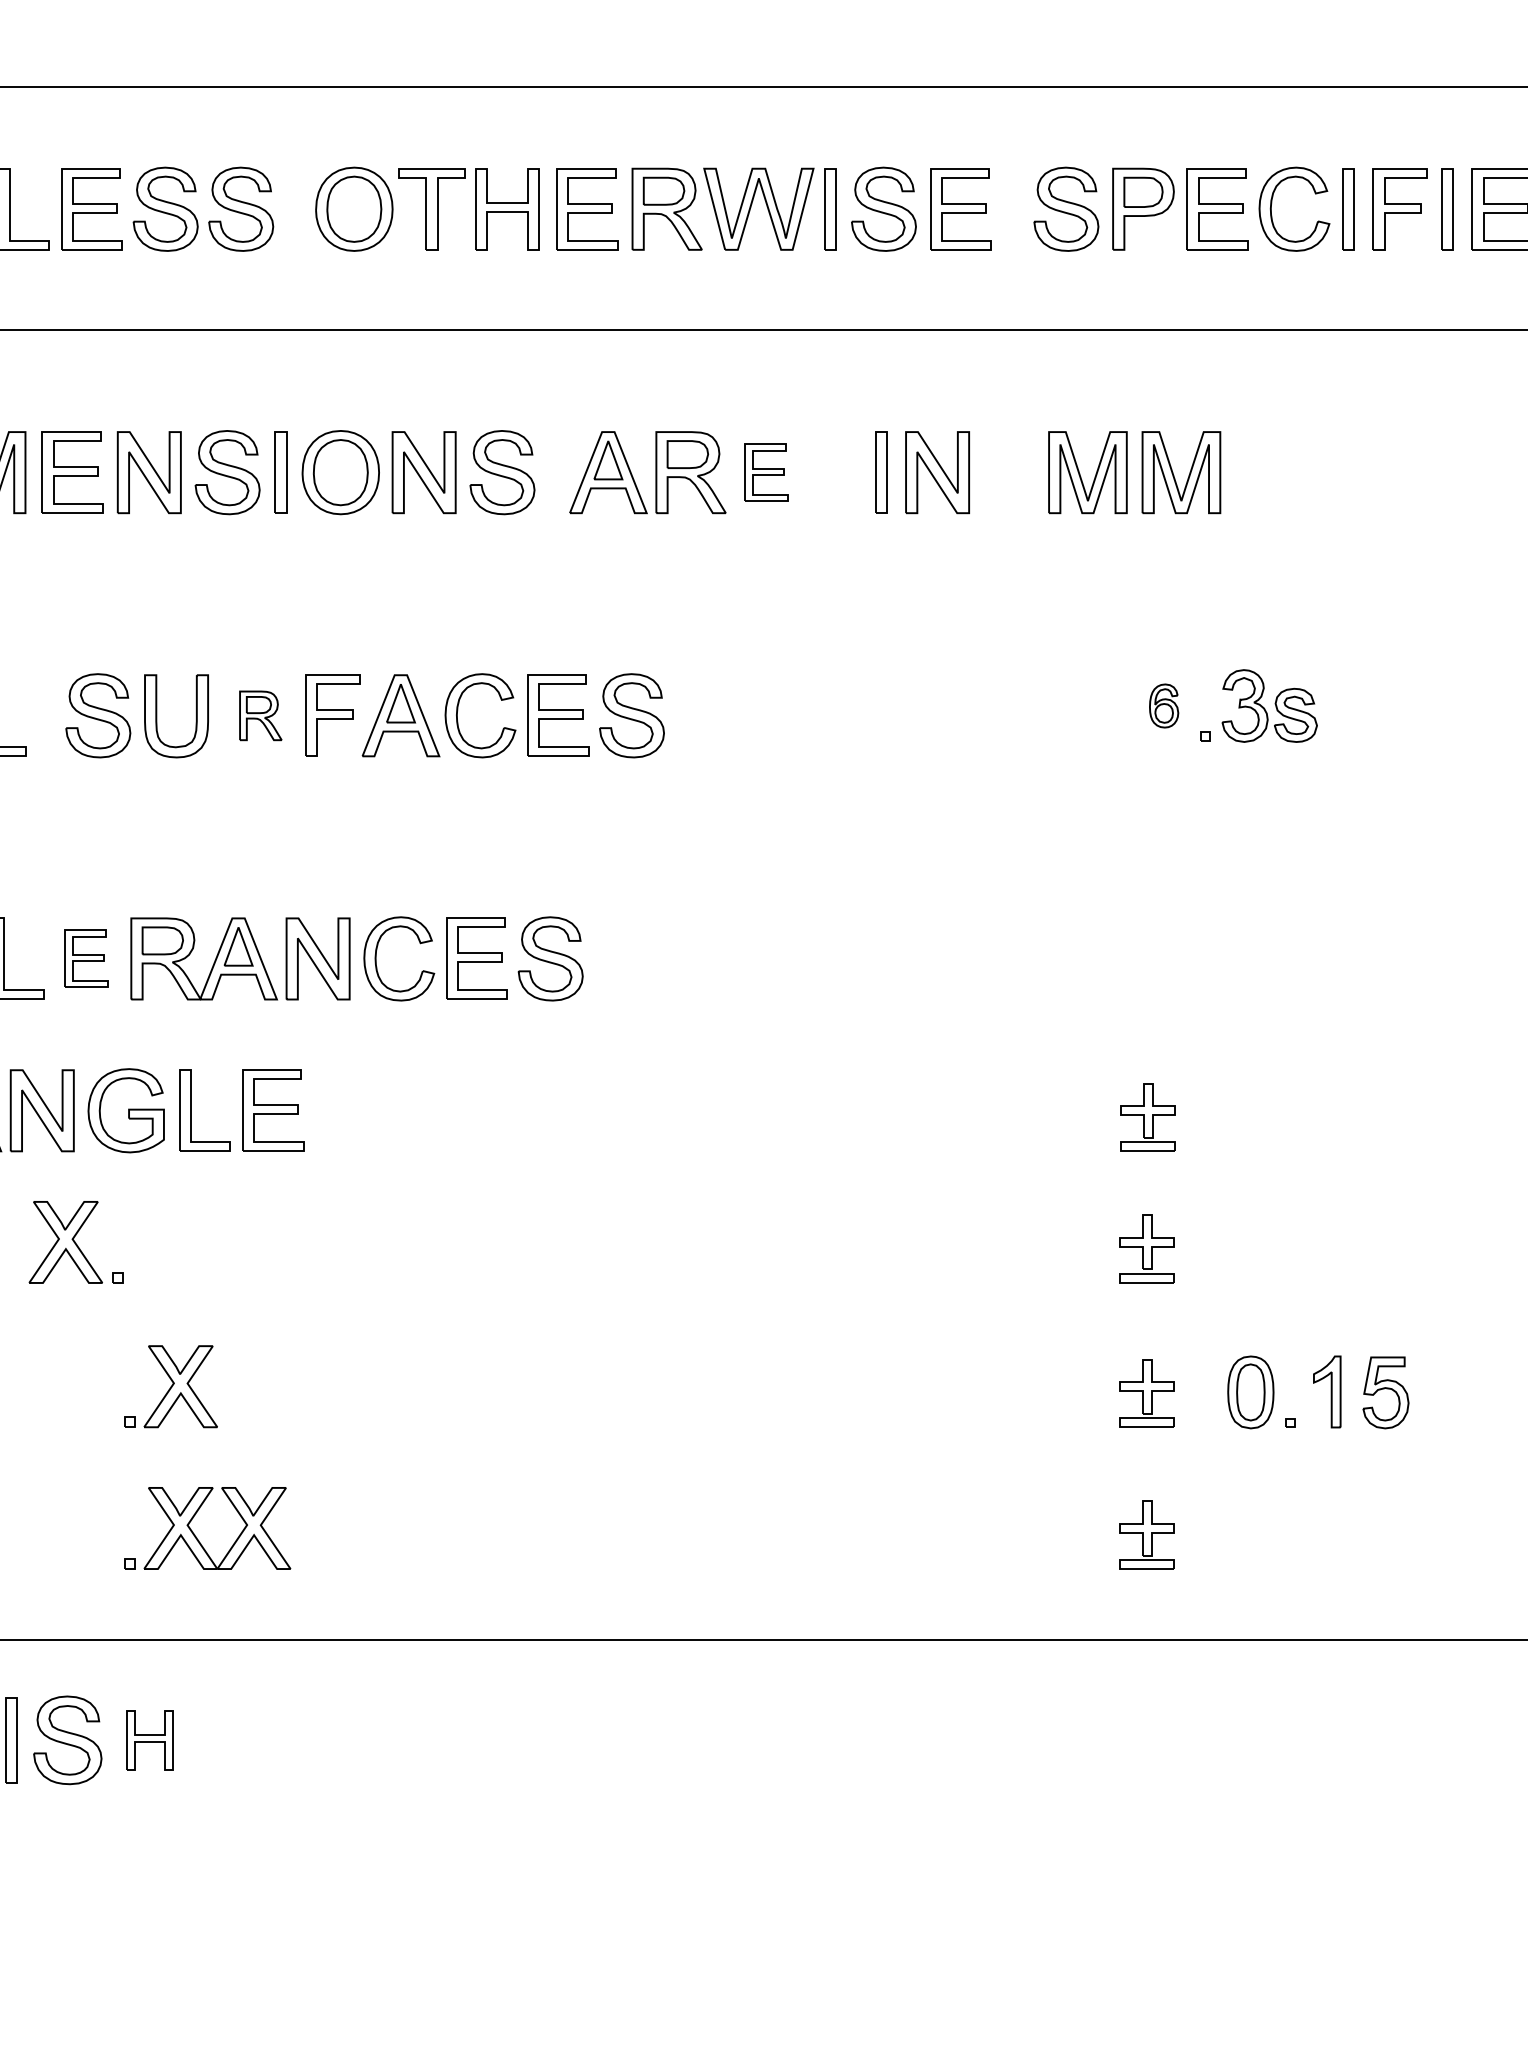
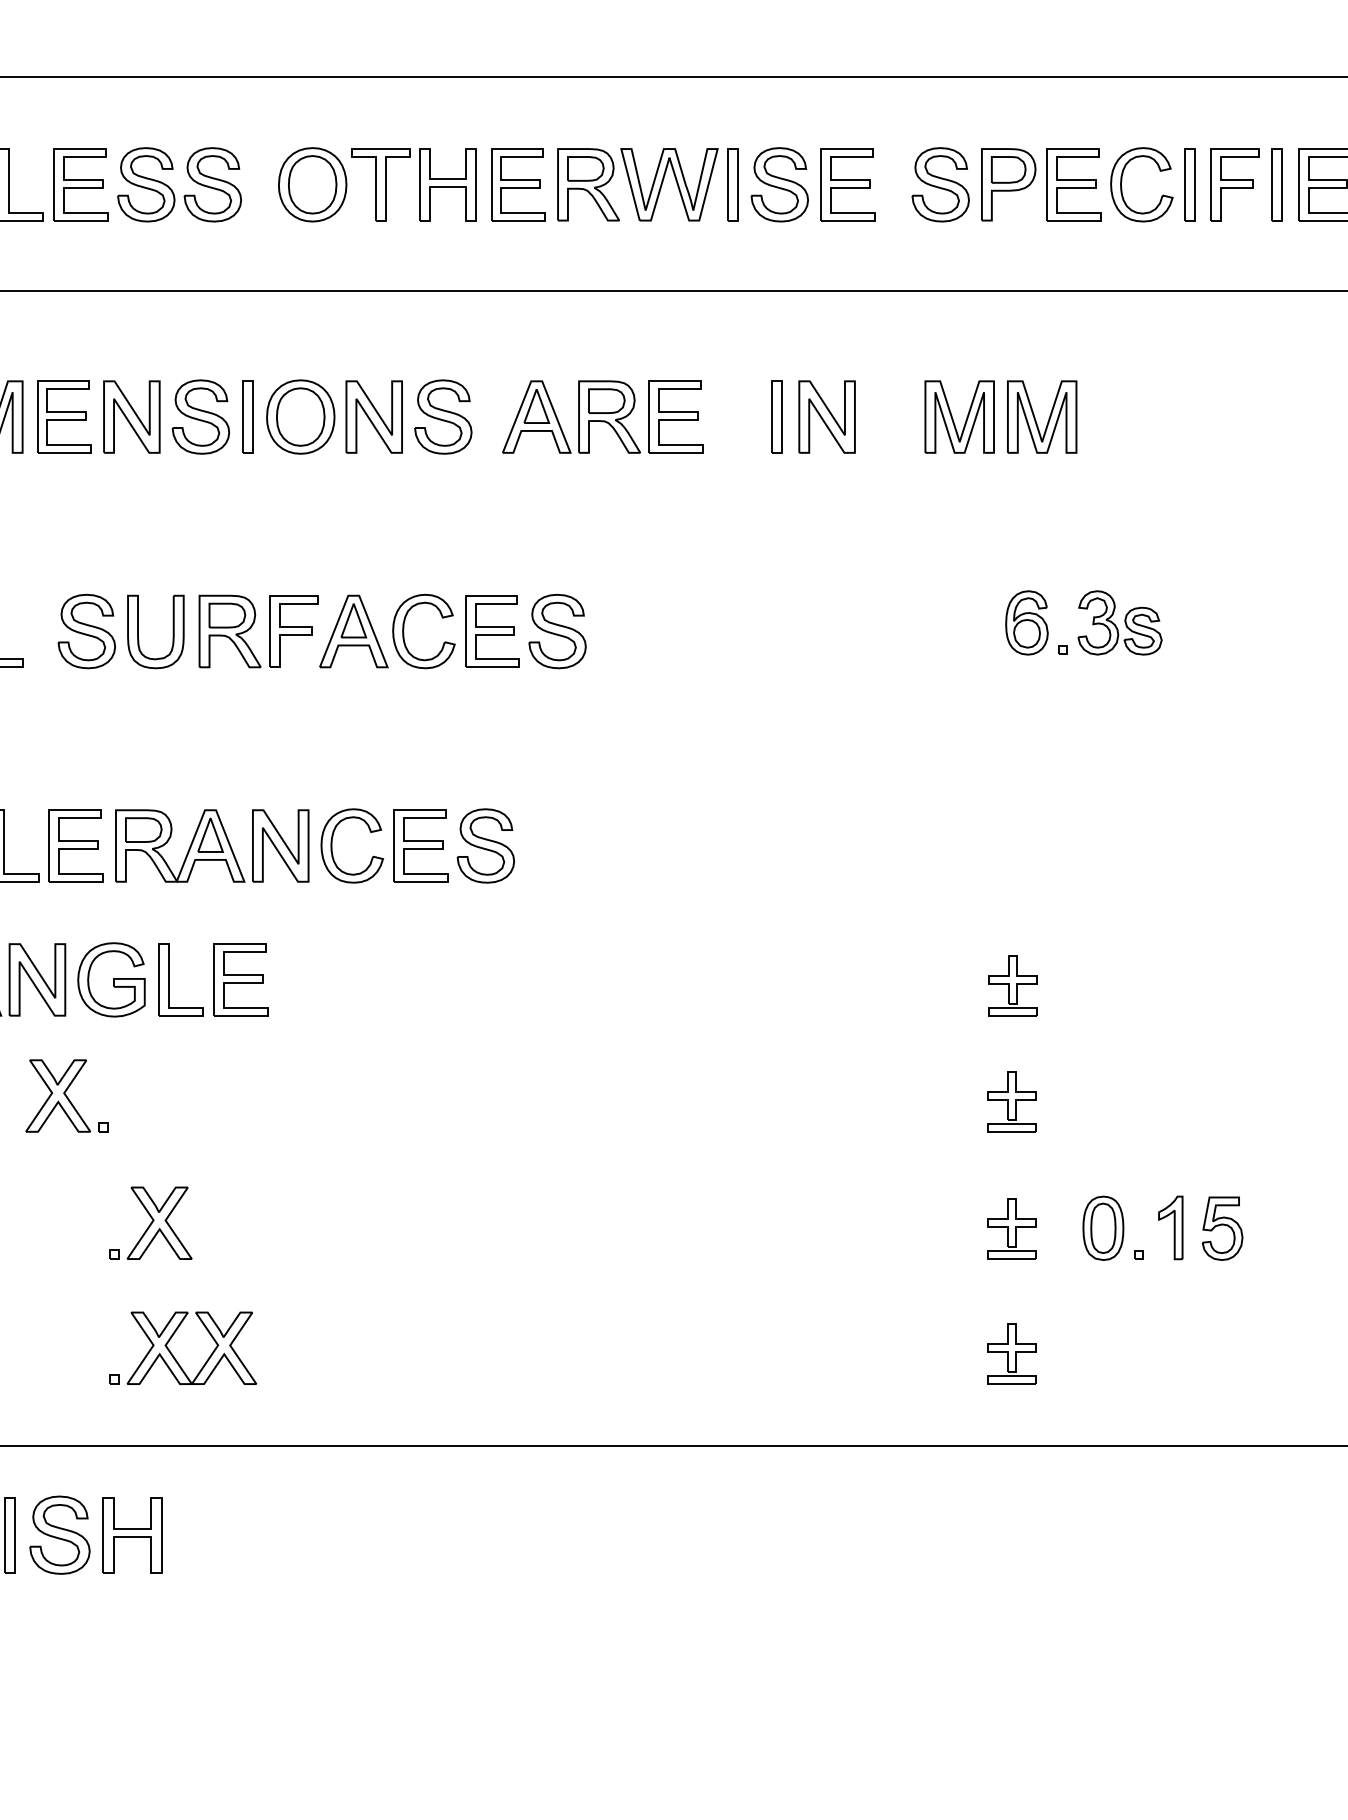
part: (766, 472) -> (676, 416), size x1.43
part: (1163, 705) -> (1026, 622), size x1.67
part: (260, 715) -> (229, 631), size x1.67
part: (86, 958) -> (76, 845), size x1.43
part: (149, 1740) -> (132, 1535), size x1.43

